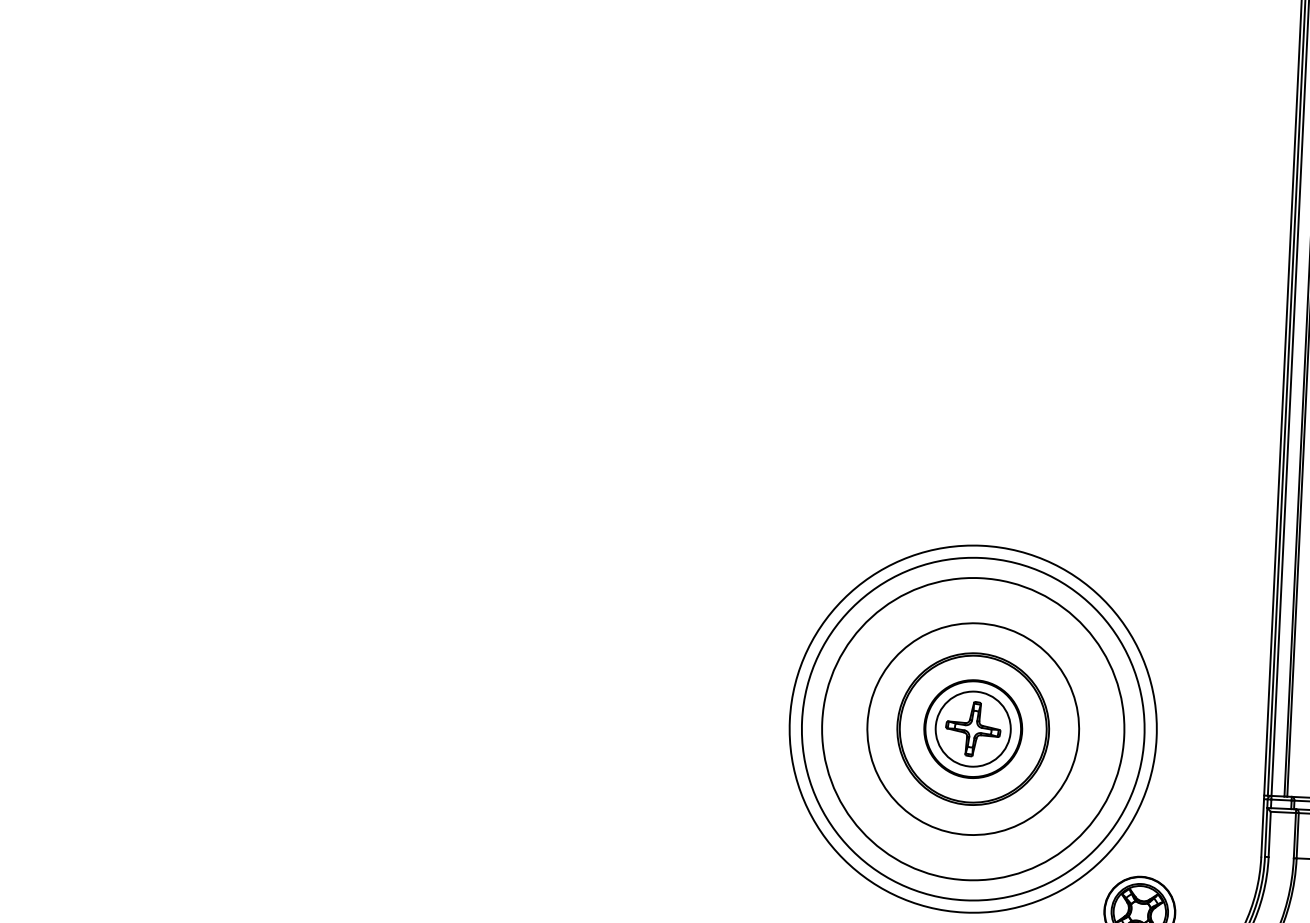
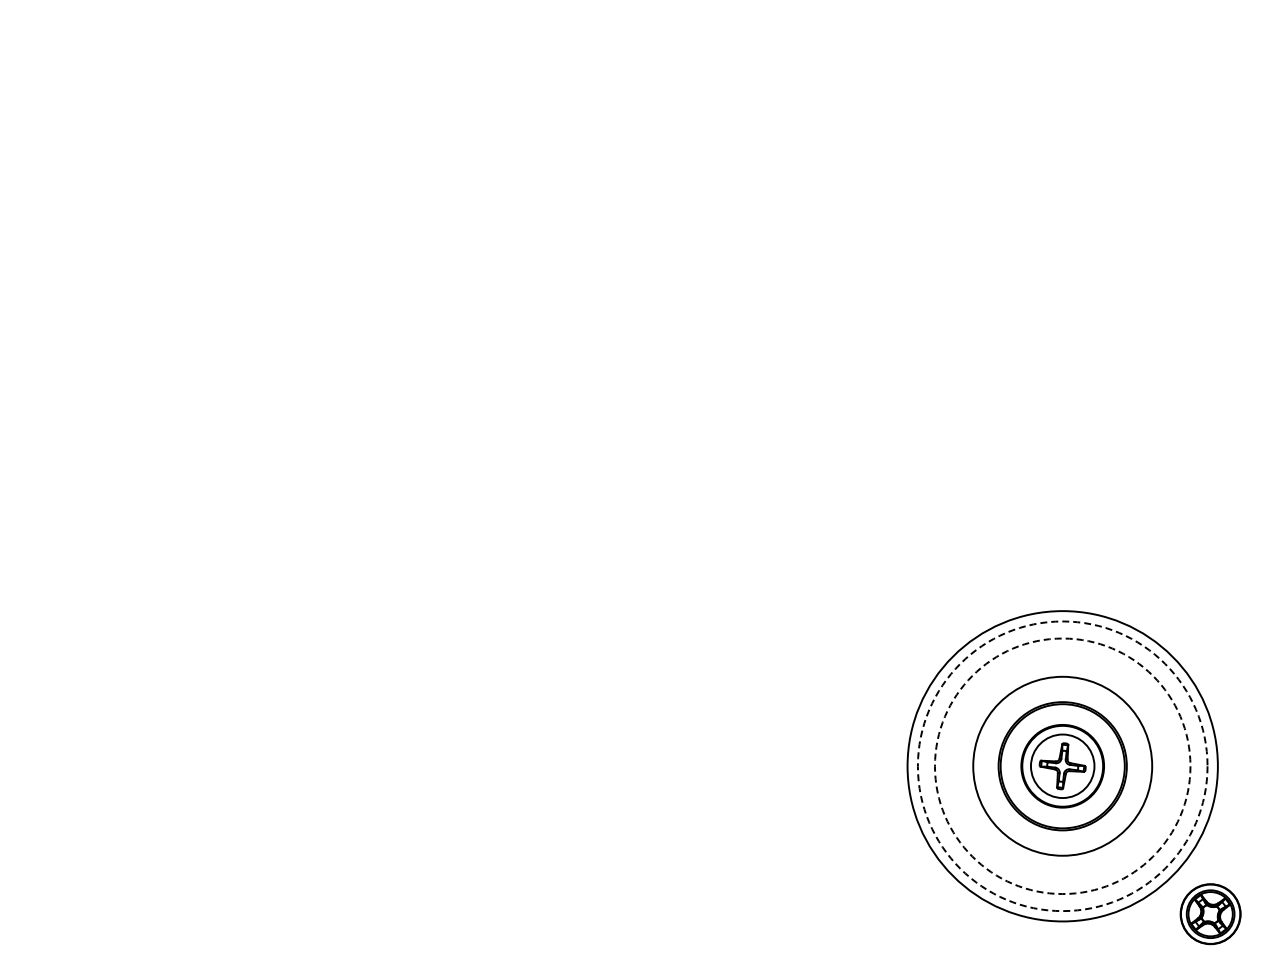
circle: (972, 729) -> (1062, 766), solid -> dashed
circle: (972, 729) -> (1062, 766), solid -> dashed

